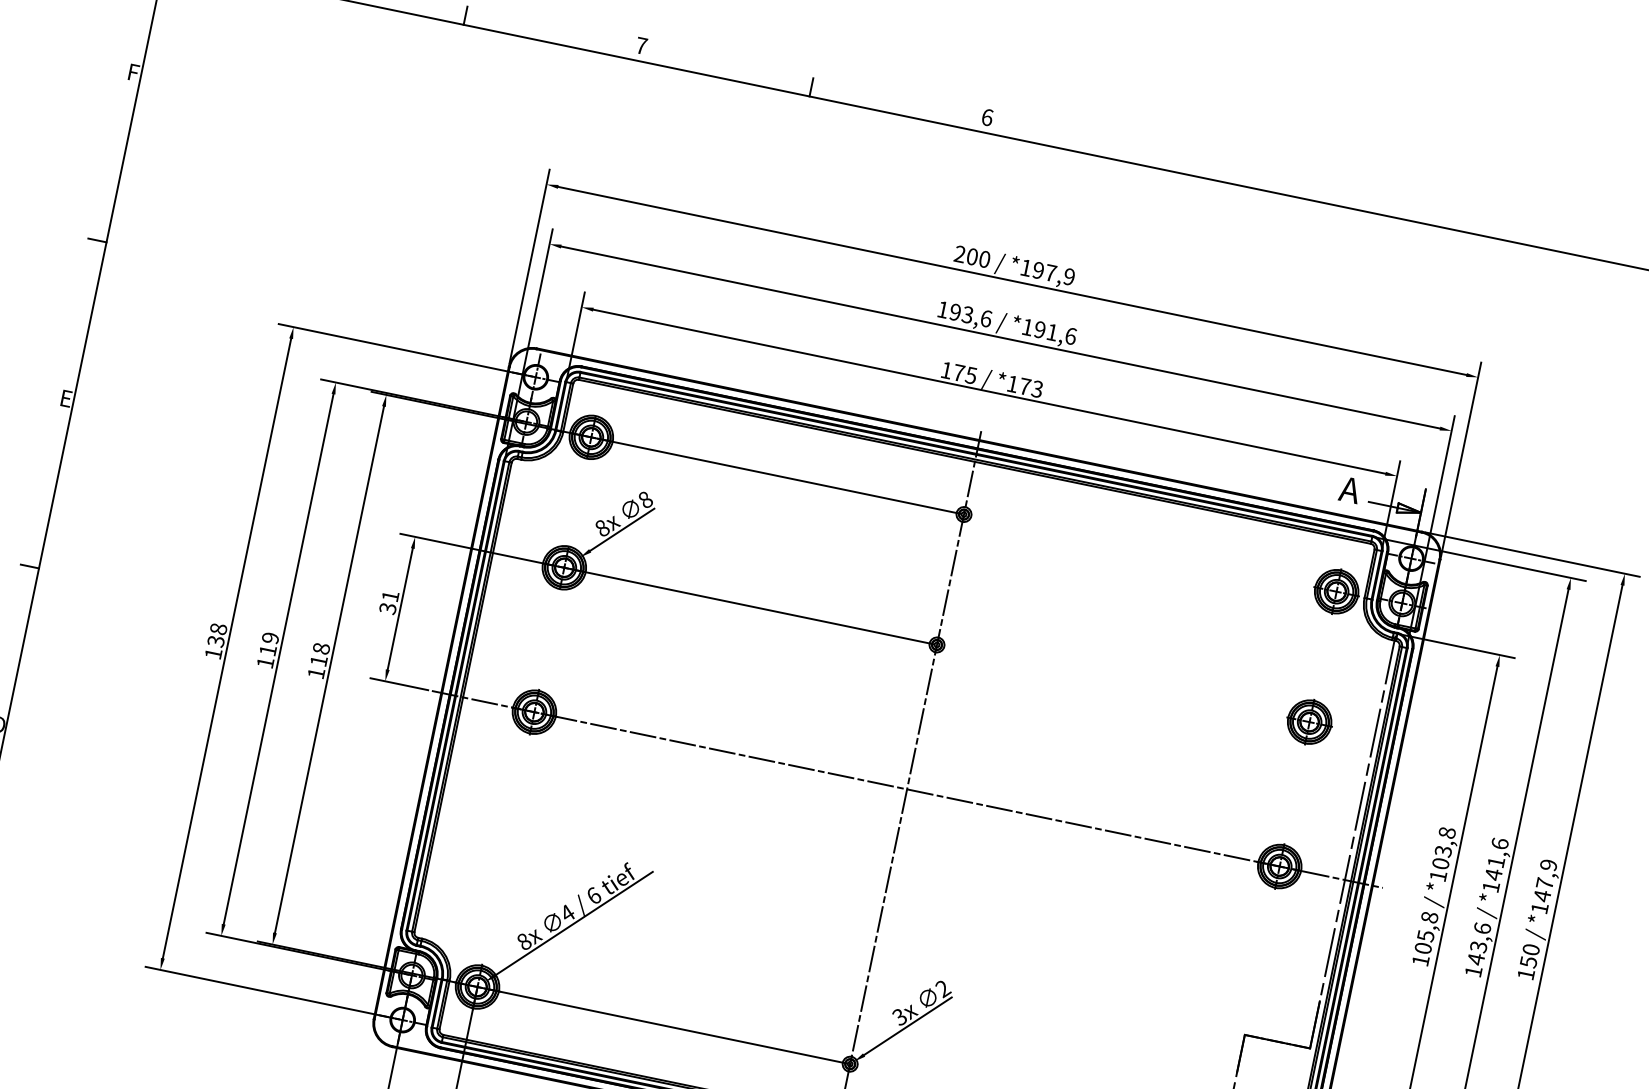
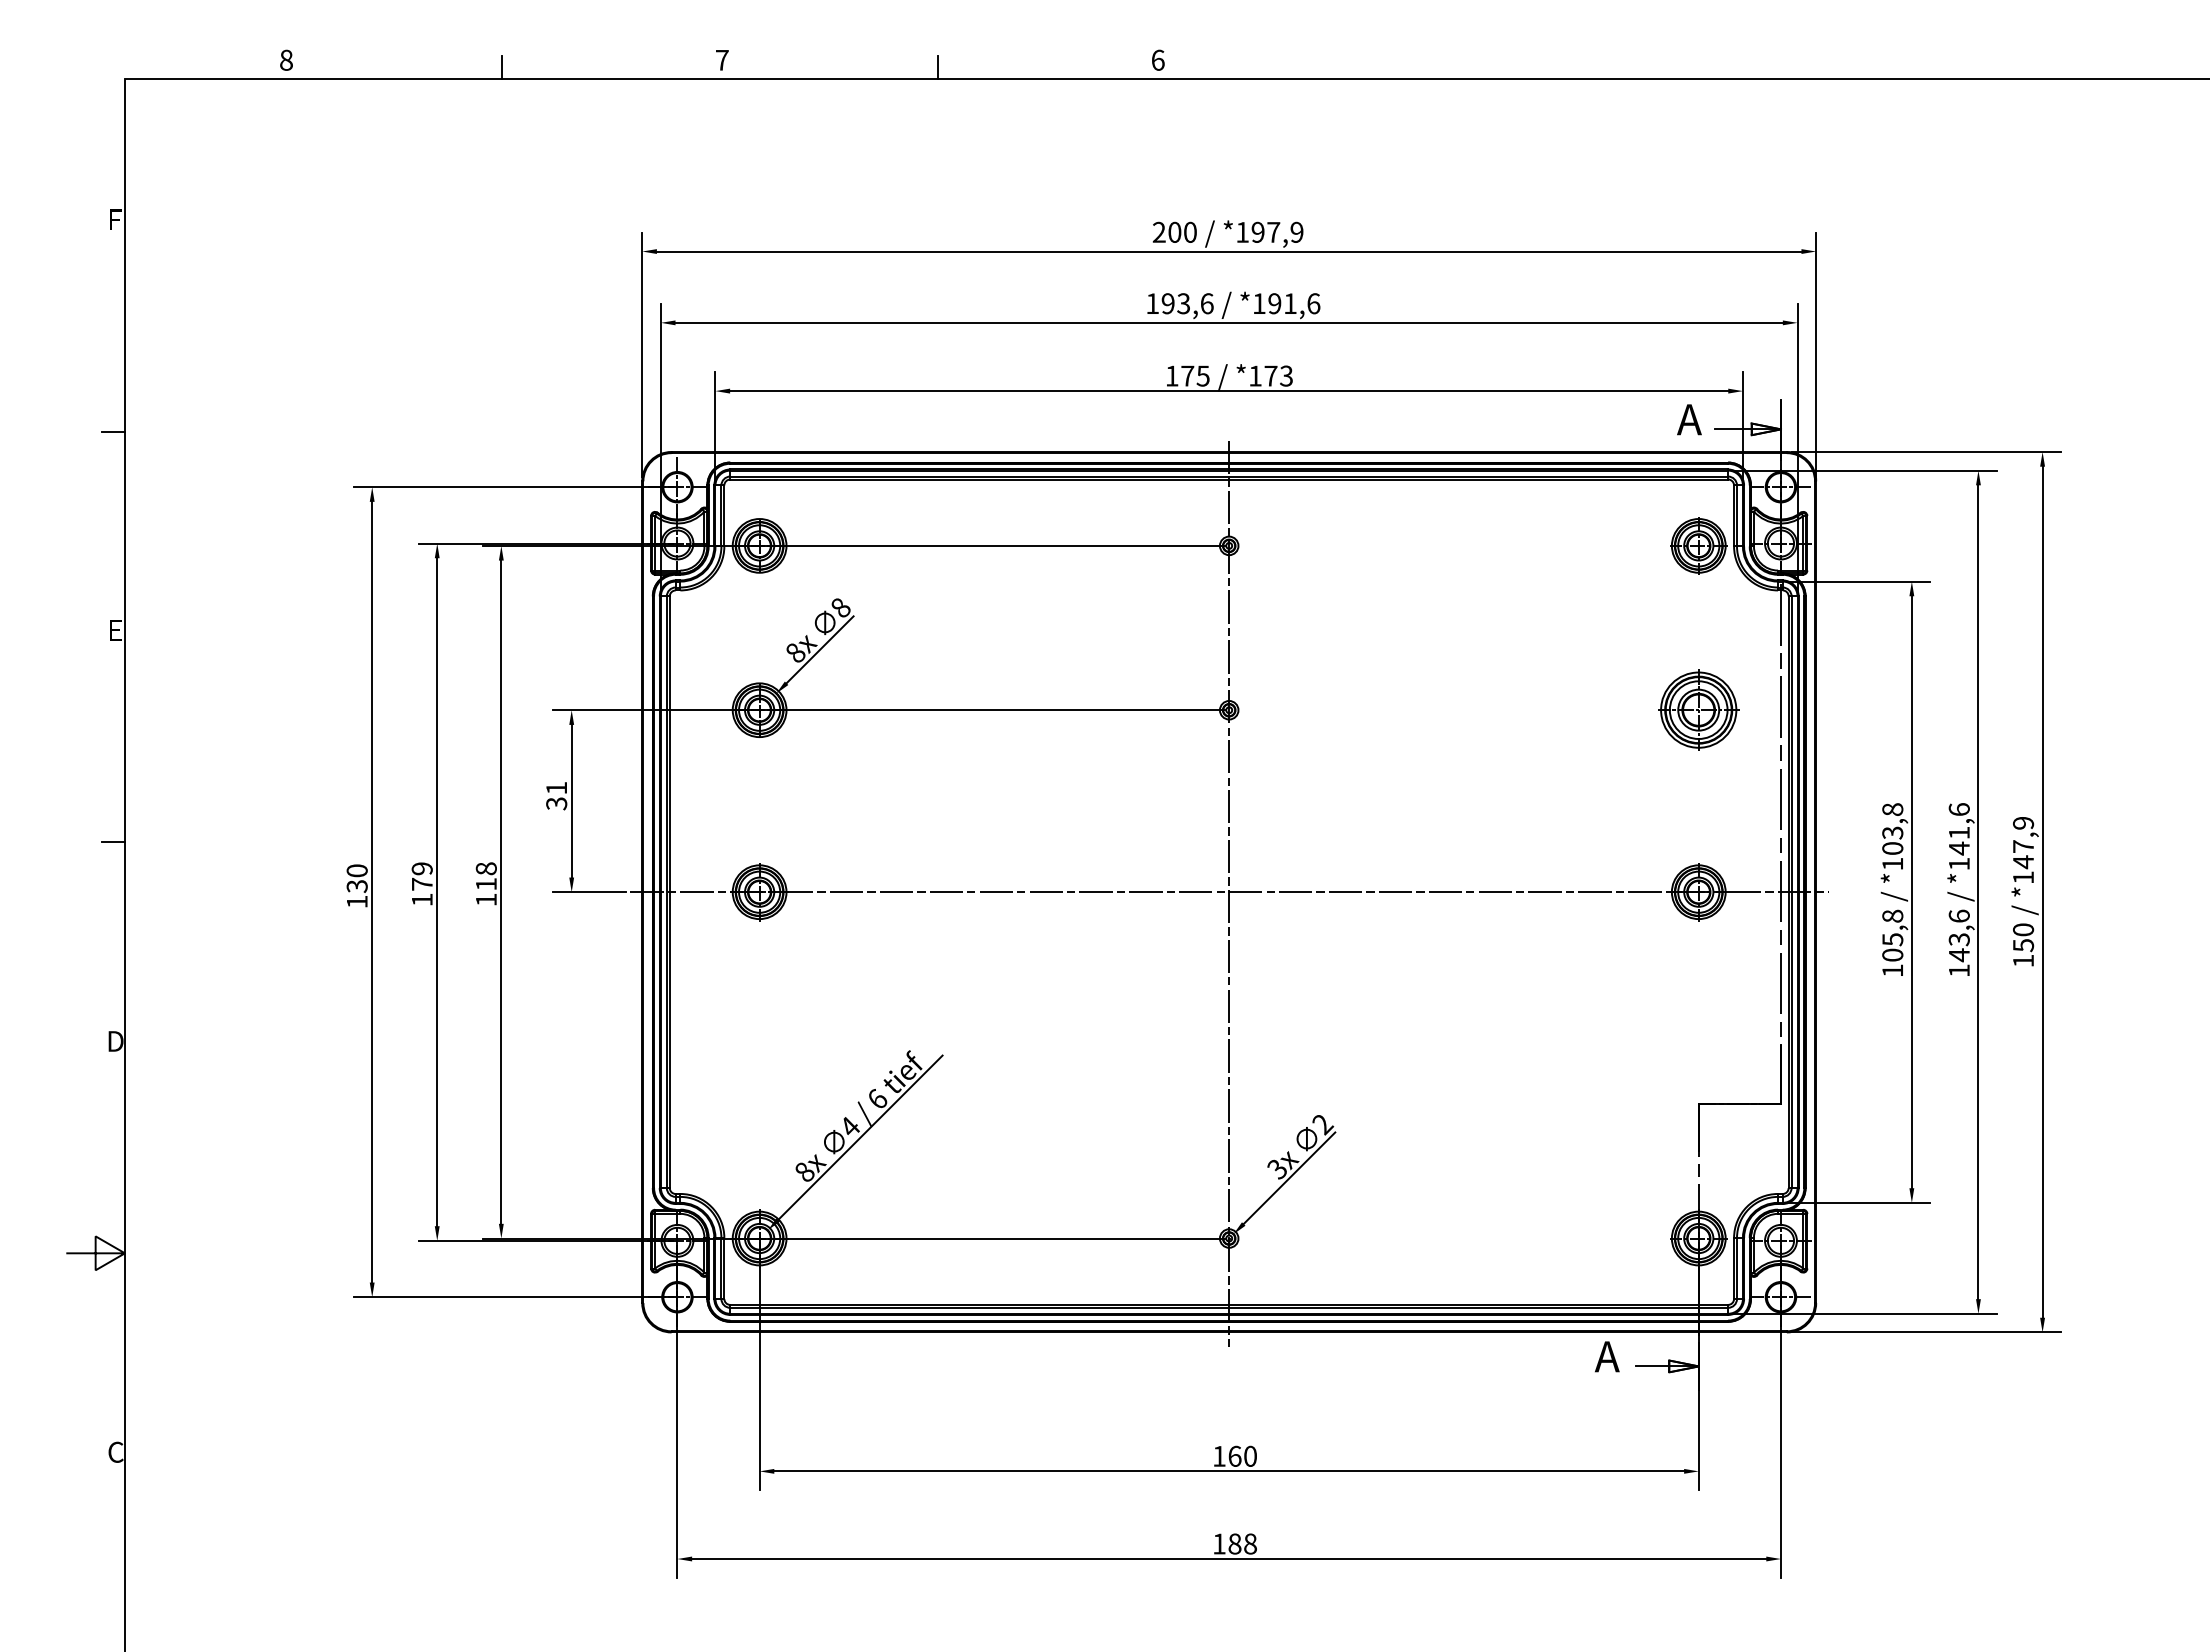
text: (218, 628) -> (357, 870), 138 -> 130
text: (268, 649) -> (422, 883), 119 -> 179
part: (1309, 722) -> (1698, 710), size x1.4

